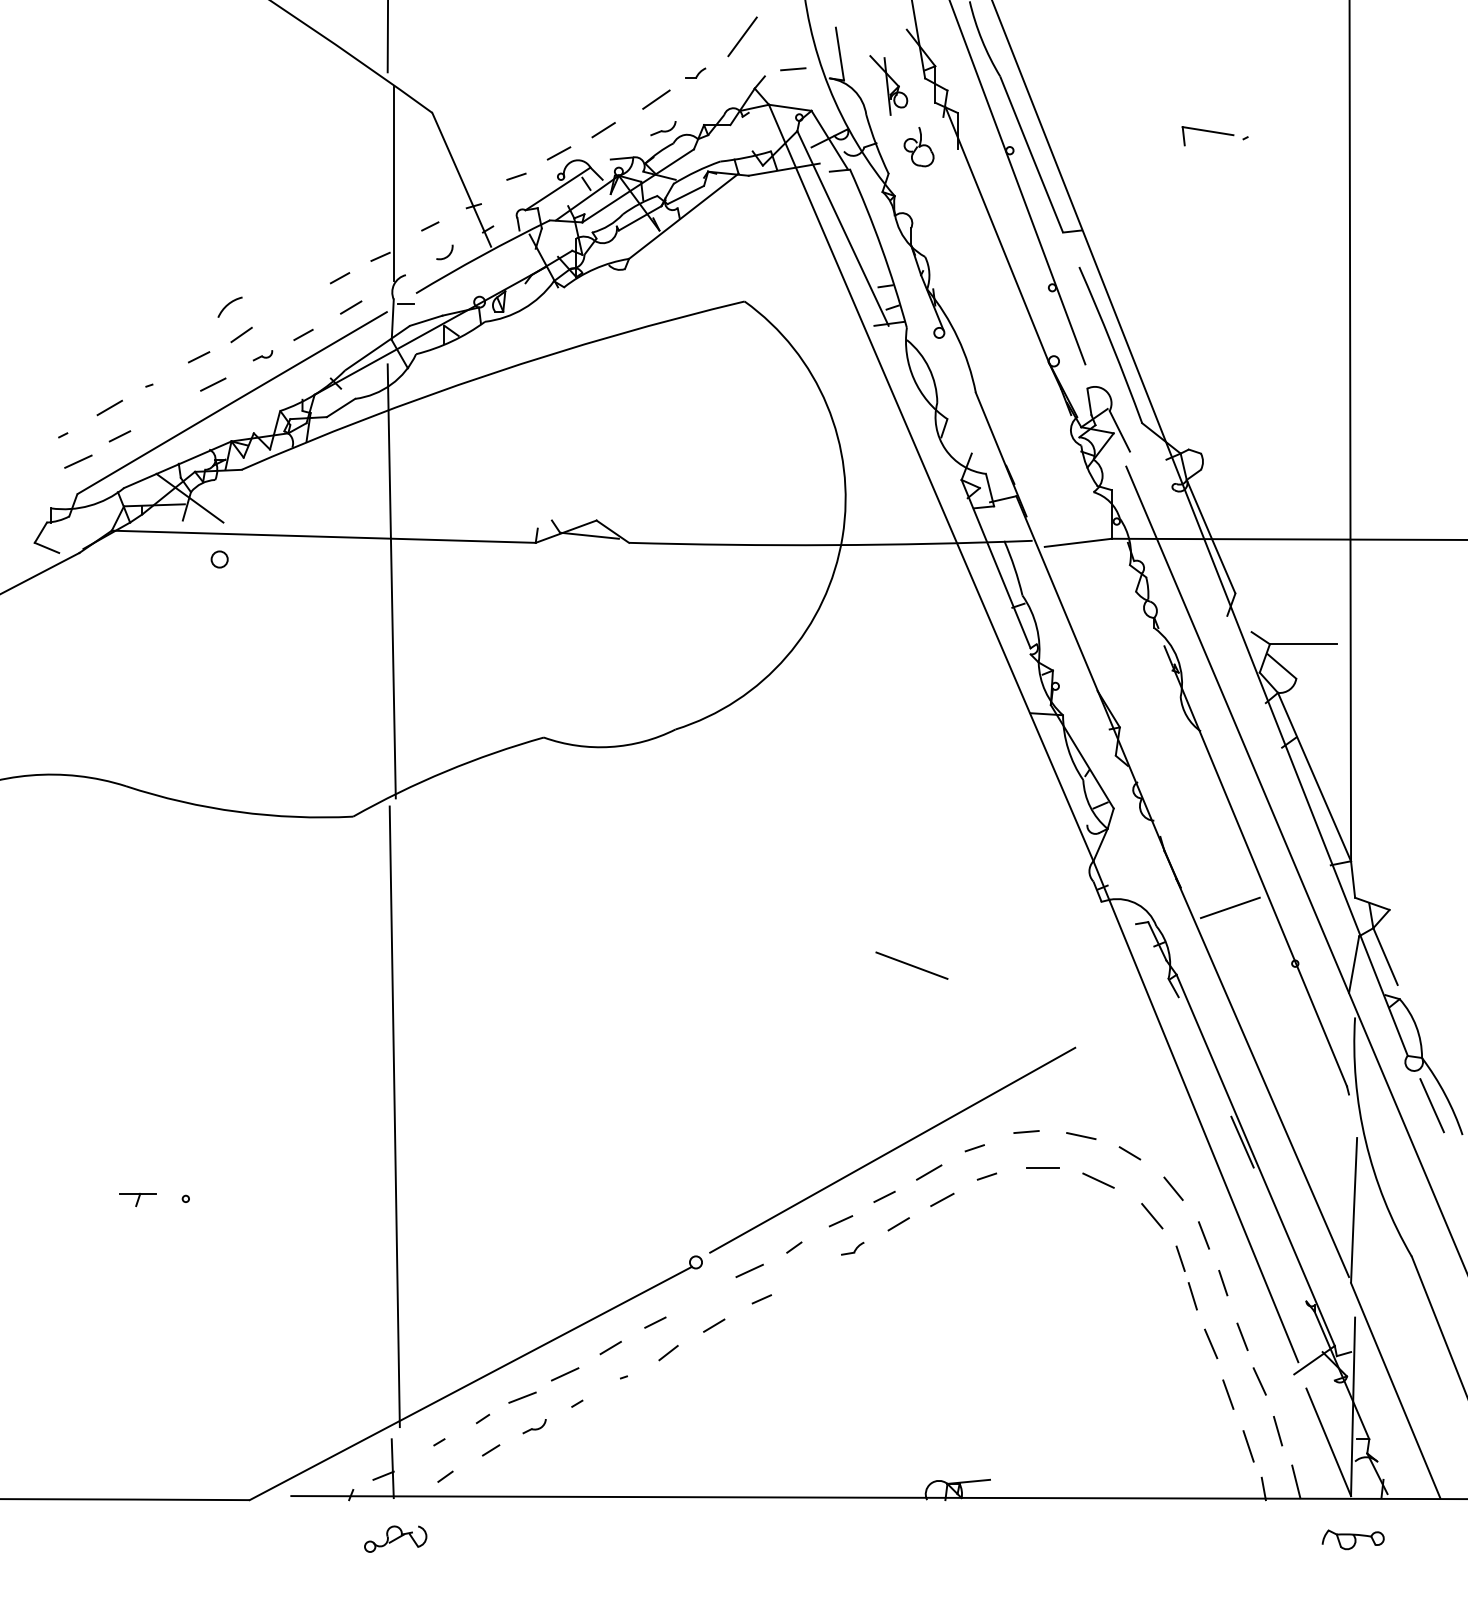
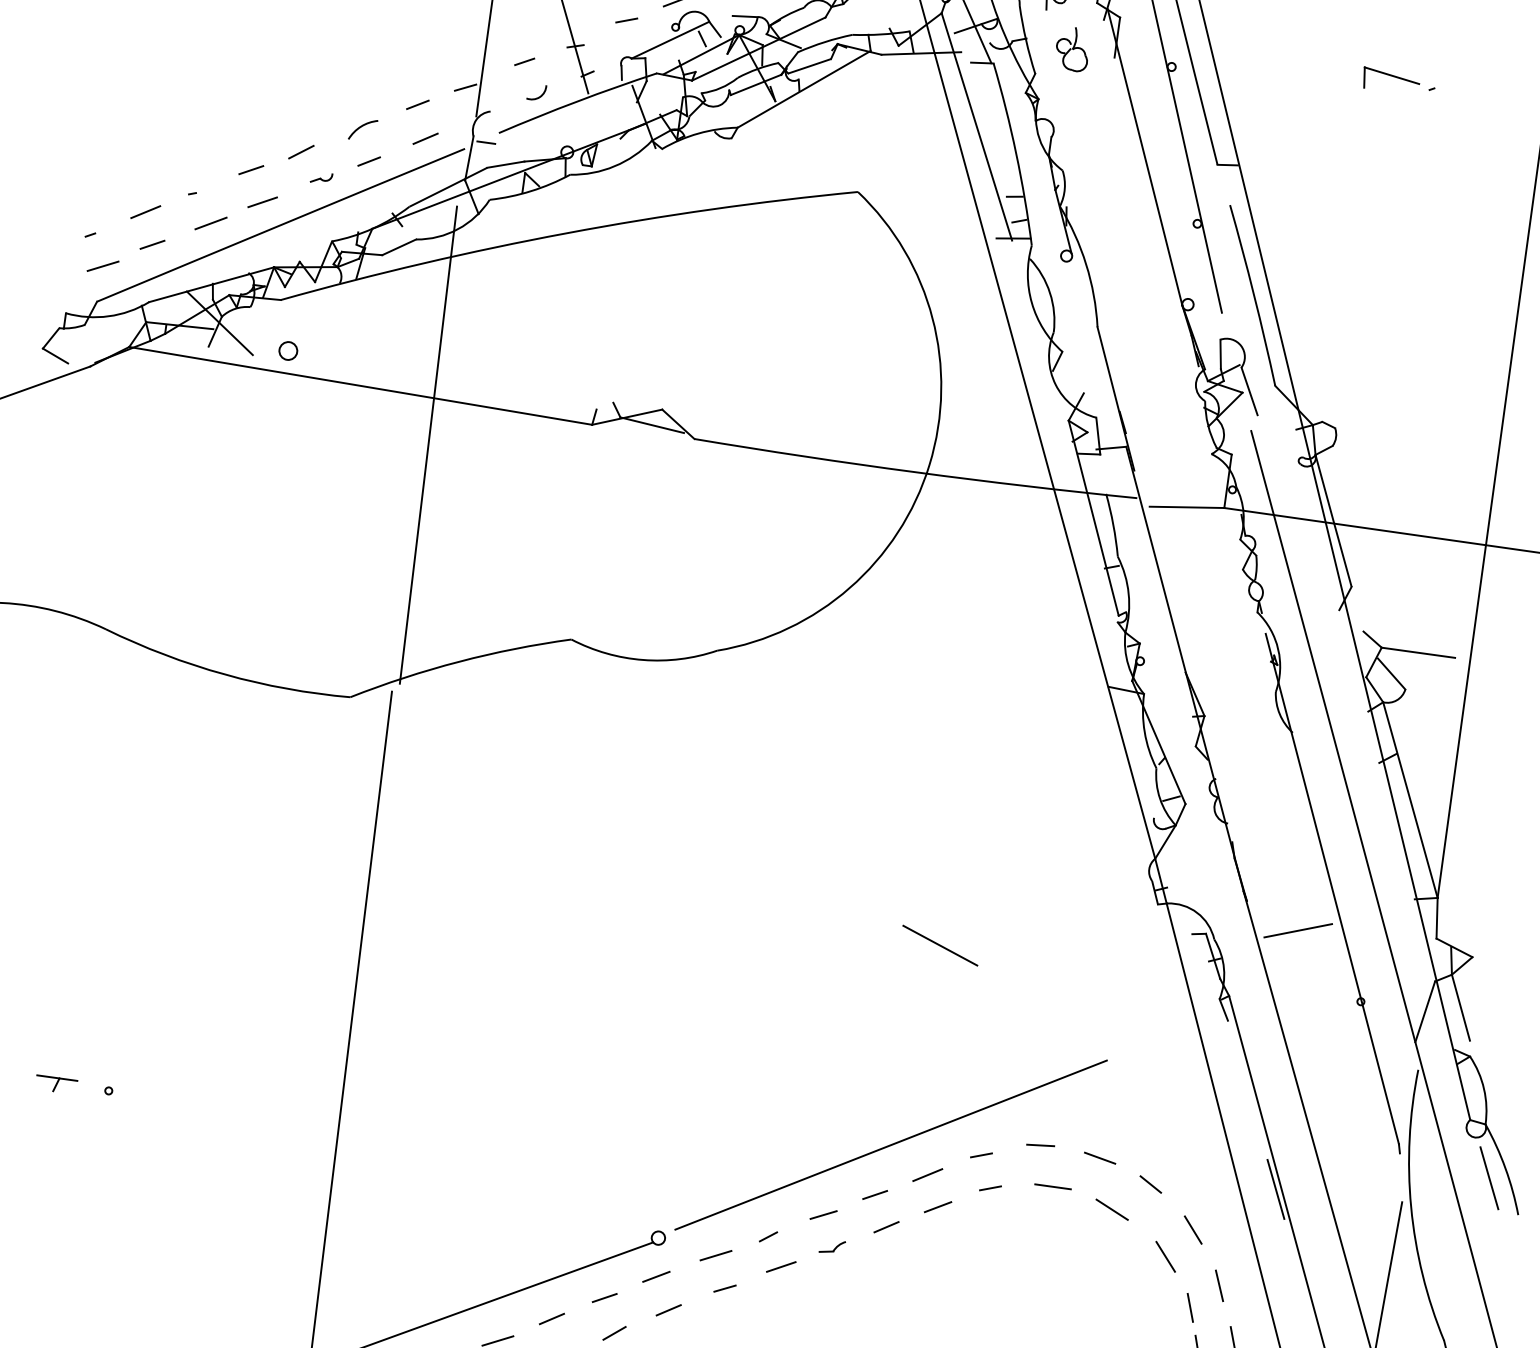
arc: (228, 305) -> (361, 127), moved
line: (169, 409) -> (210, 222), added
circle: (219, 559) -> (288, 350), moved
line: (809, 1272) -> (781, 1266), added
line: (698, 1297) -> (655, 1276), added

